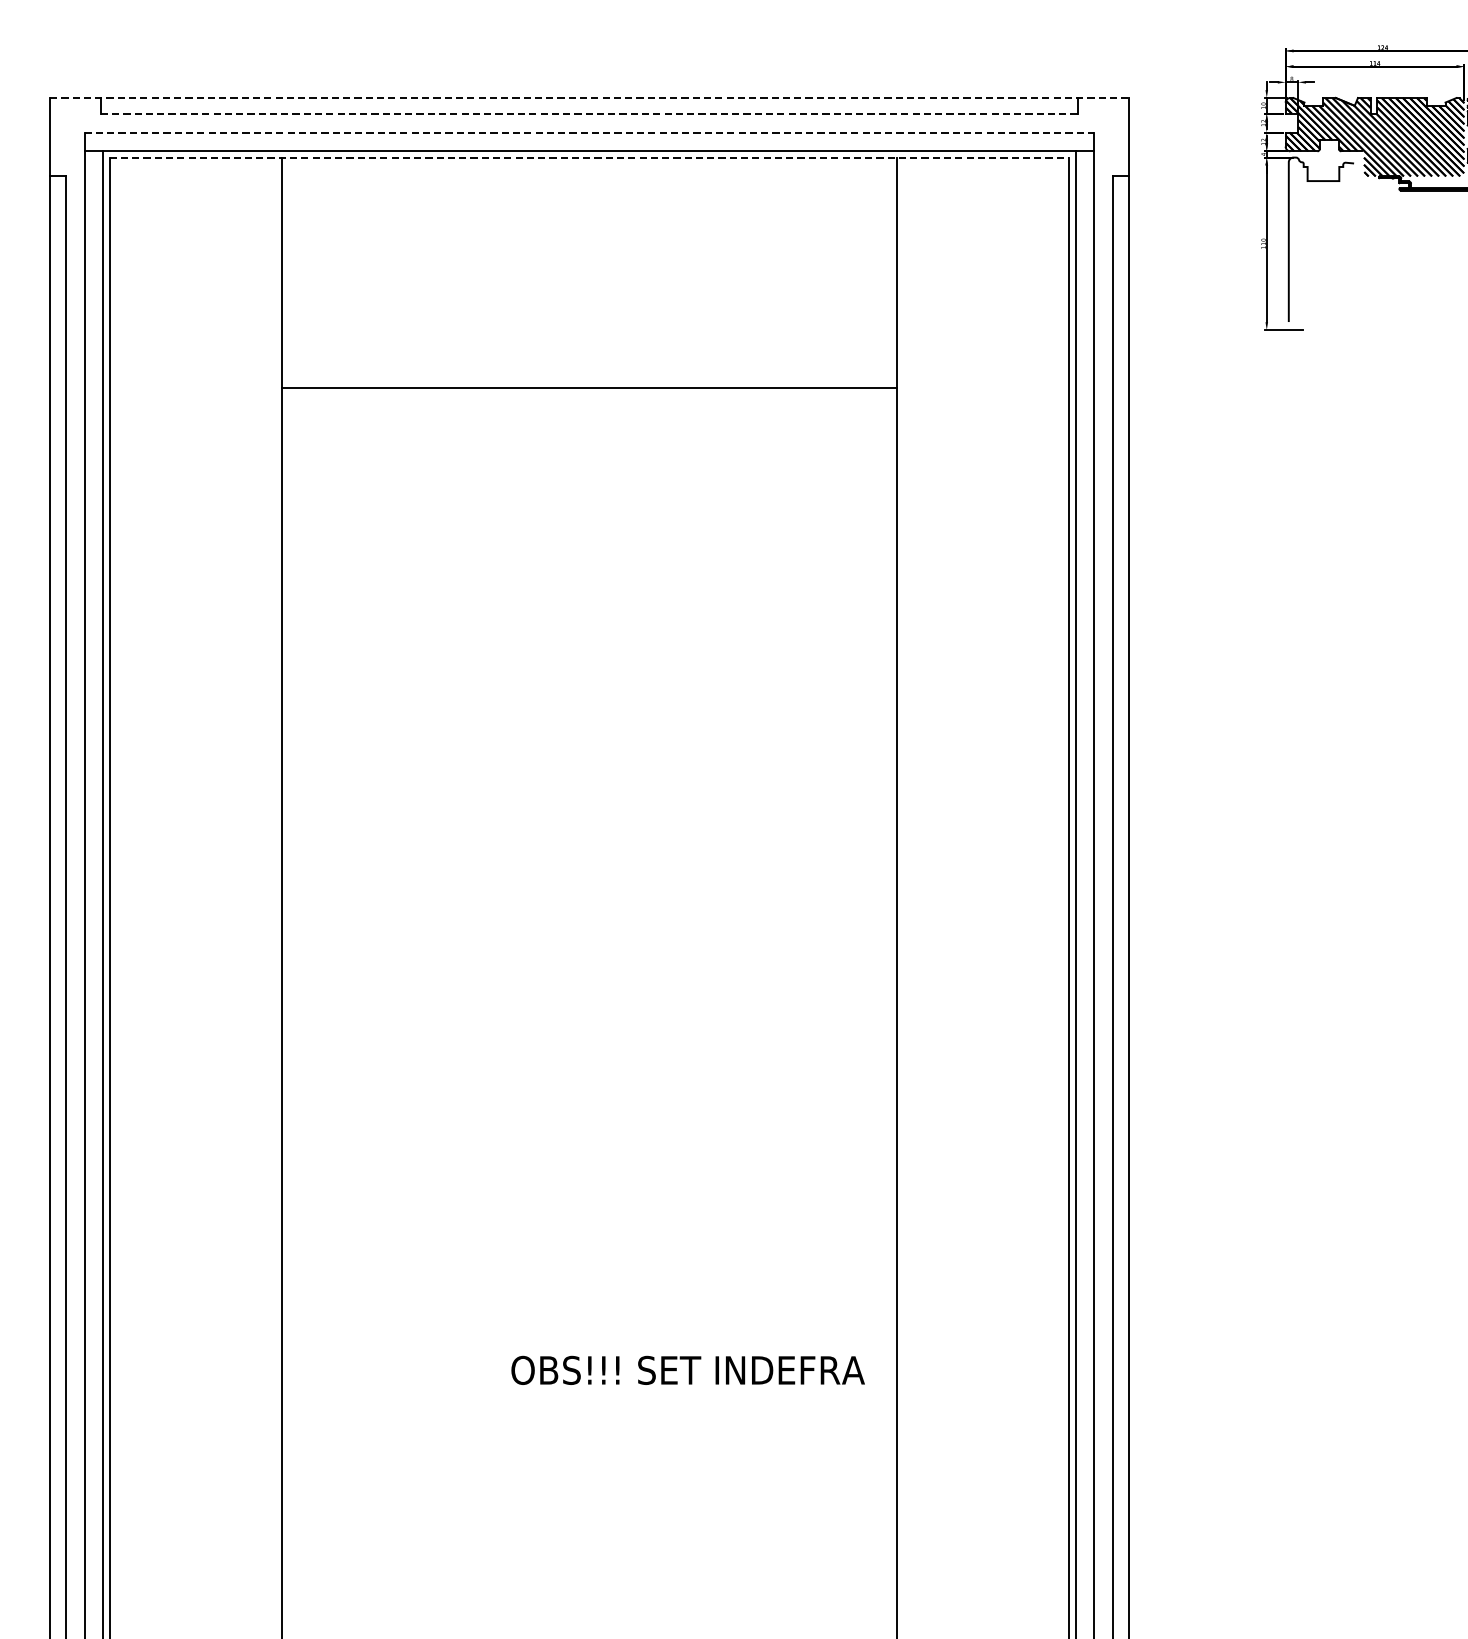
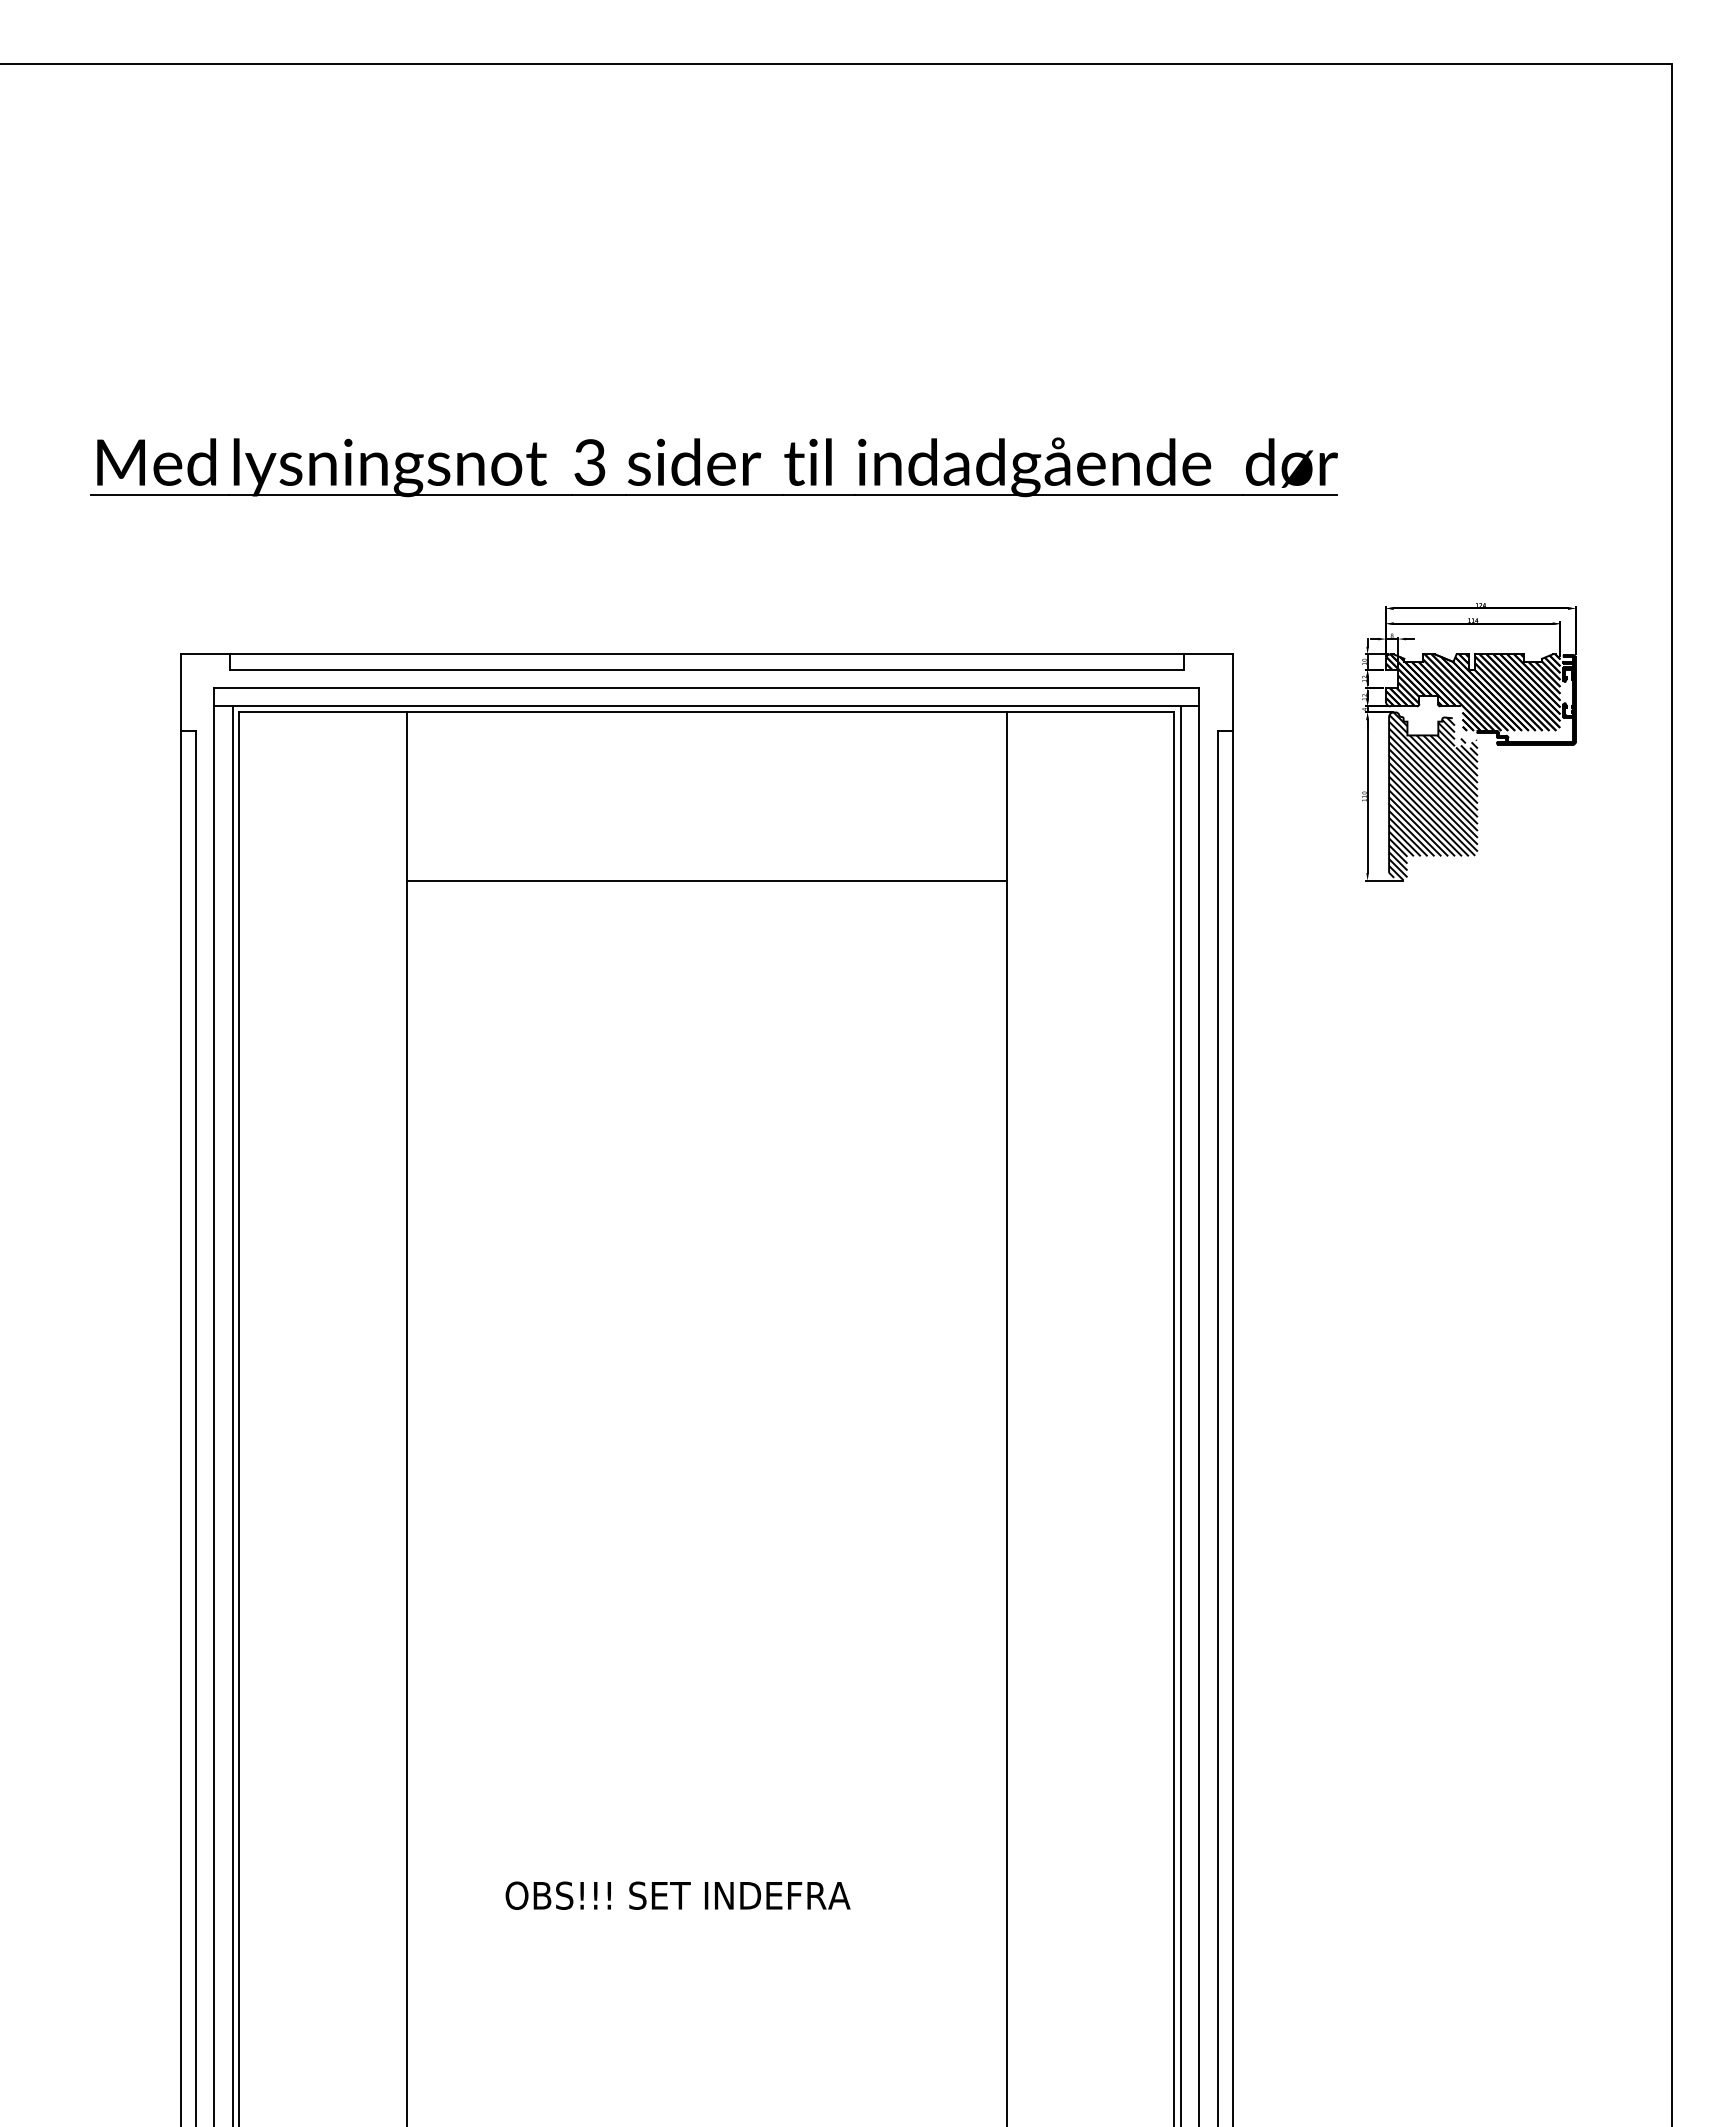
line: (590, 98) -> (707, 654), dashed -> solid
line: (589, 113) -> (706, 669), dashed -> solid
line: (589, 132) -> (706, 688), dashed -> solid
line: (589, 157) -> (706, 712), dashed -> solid
hatch: (1334, 243) -> (1433, 796), added
line: (589, 388) -> (706, 880), moved
text: (687, 1370) -> (677, 1895), moved

